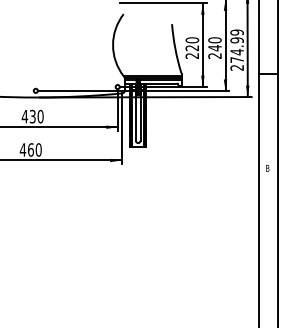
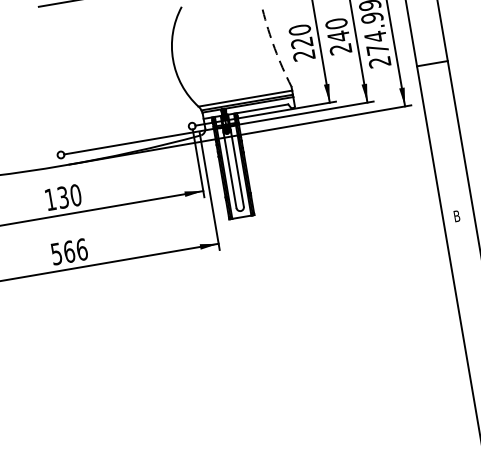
arc: (175, 48) -> (274, 47), solid -> dashed
text: (24, 116) -> (49, 199), 430 -> 130
text: (30, 149) -> (68, 251), 460 -> 566

